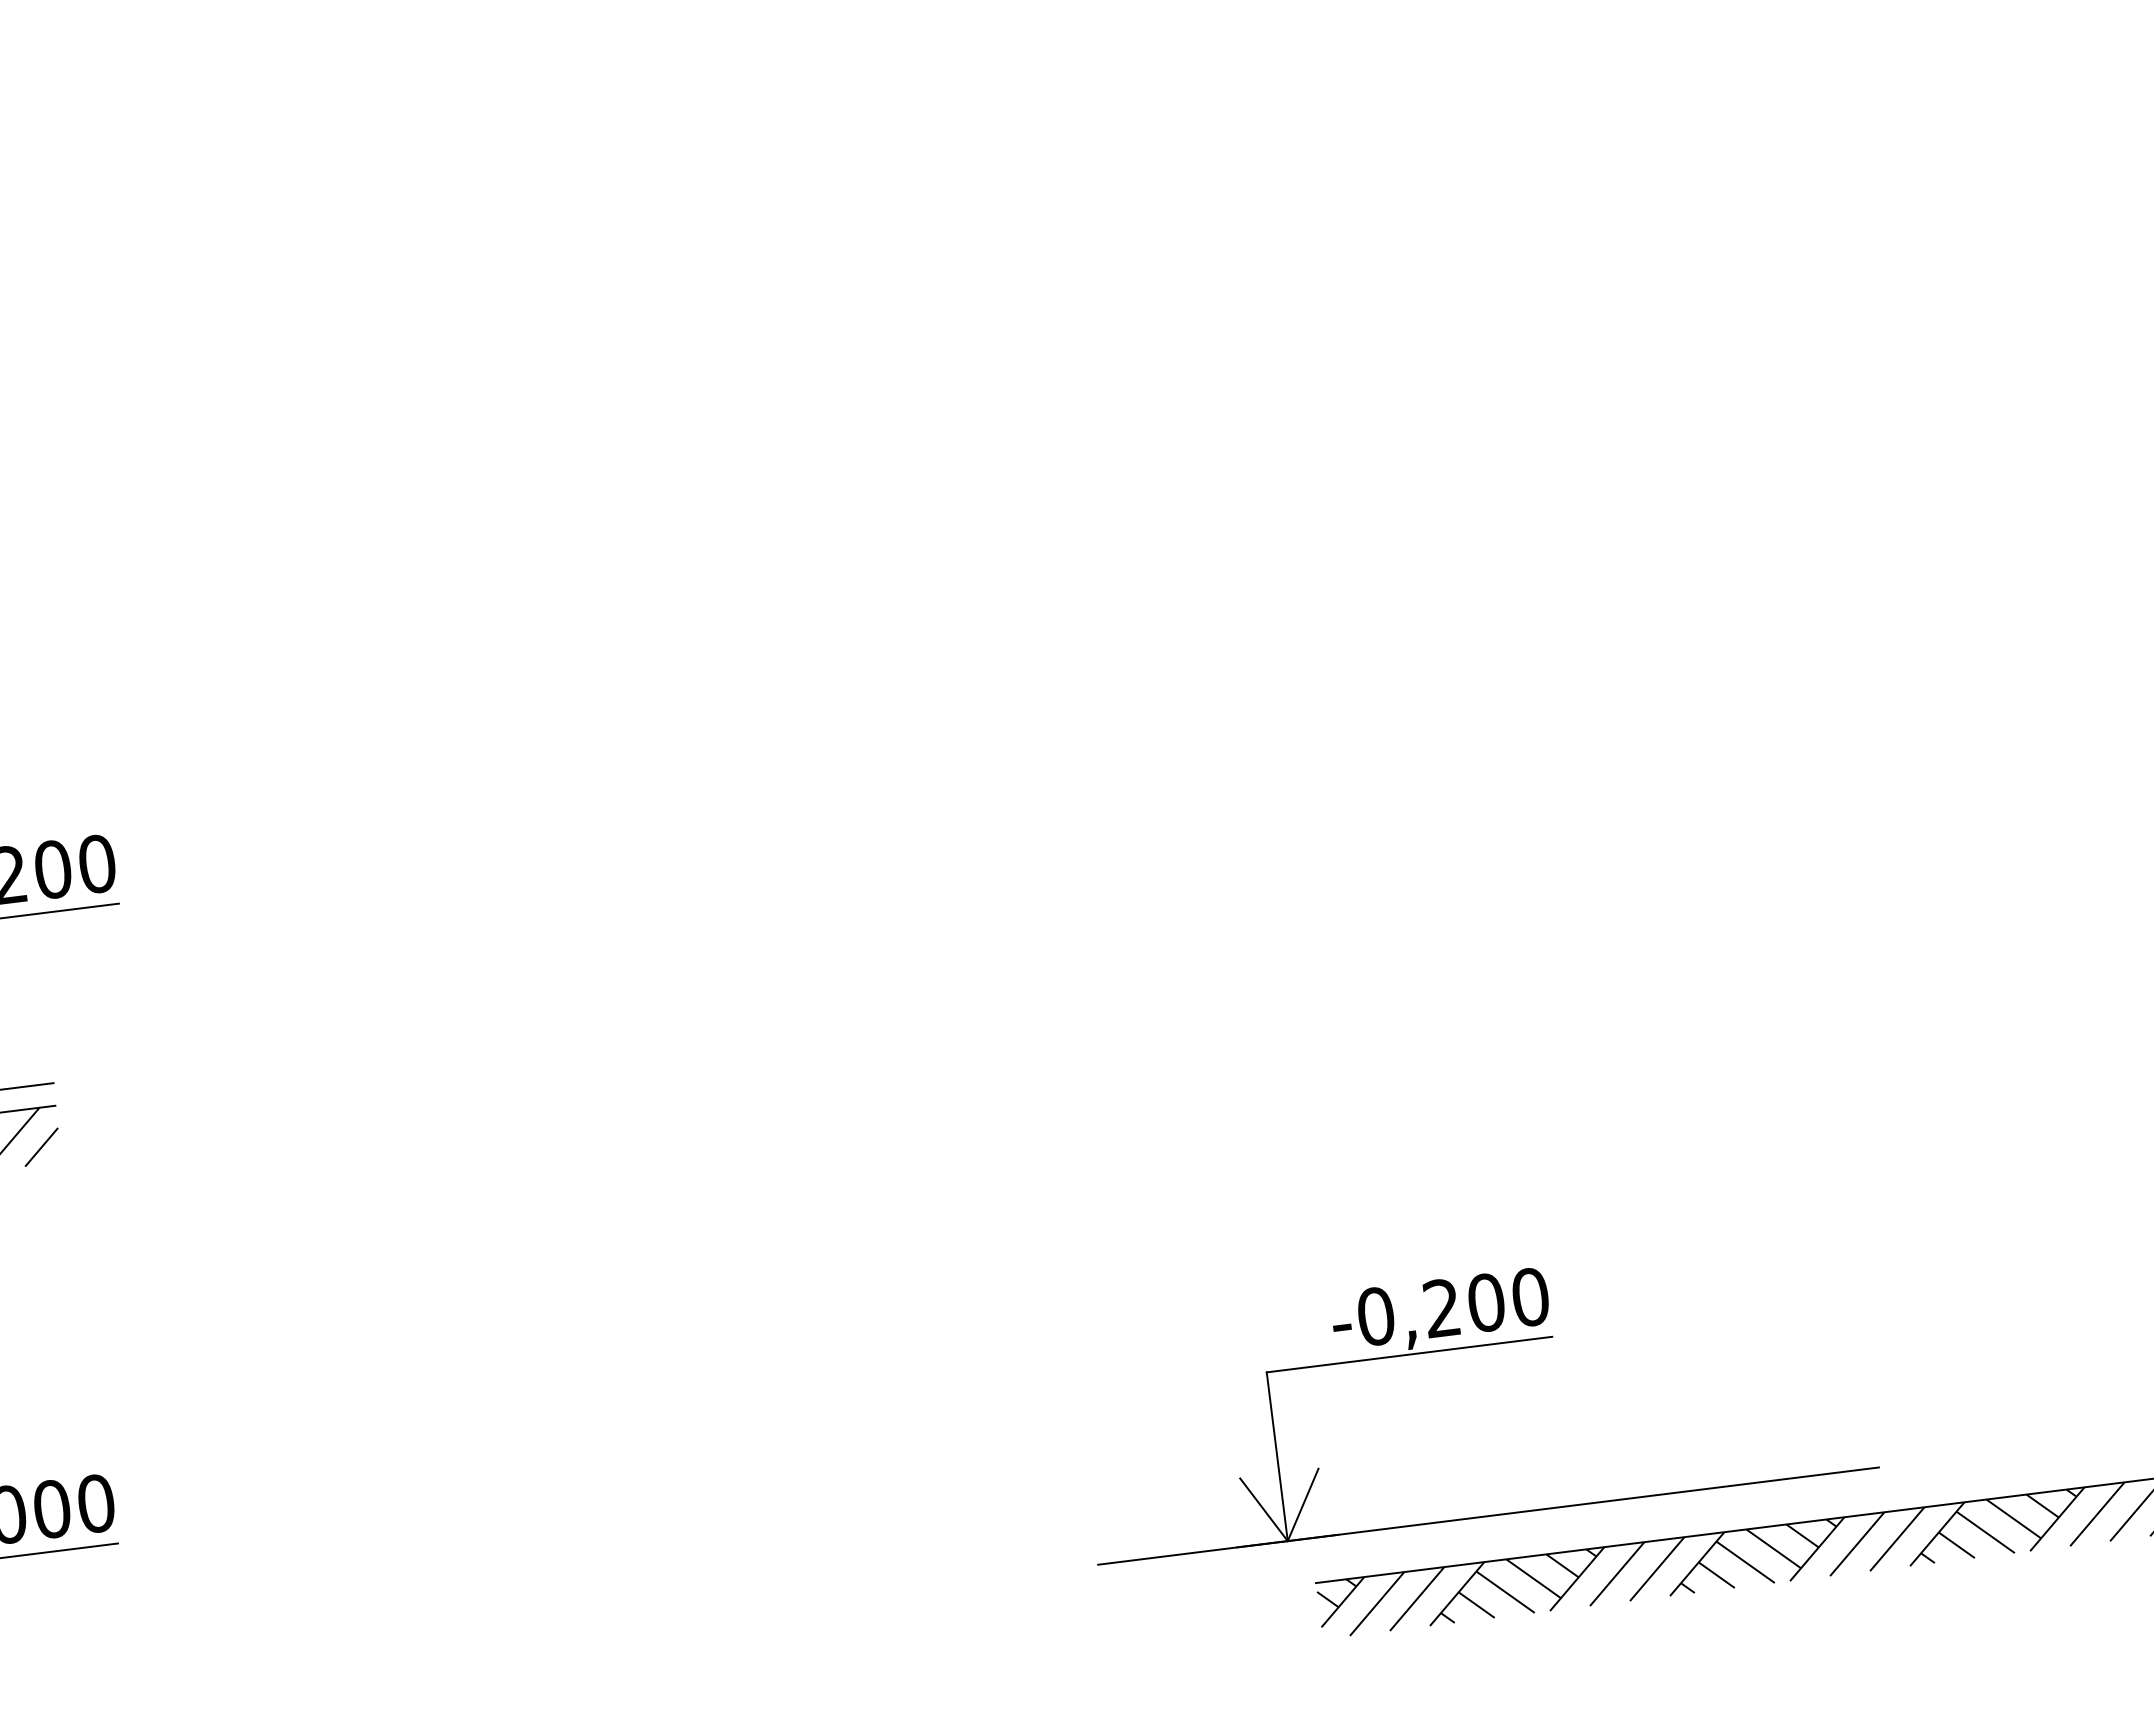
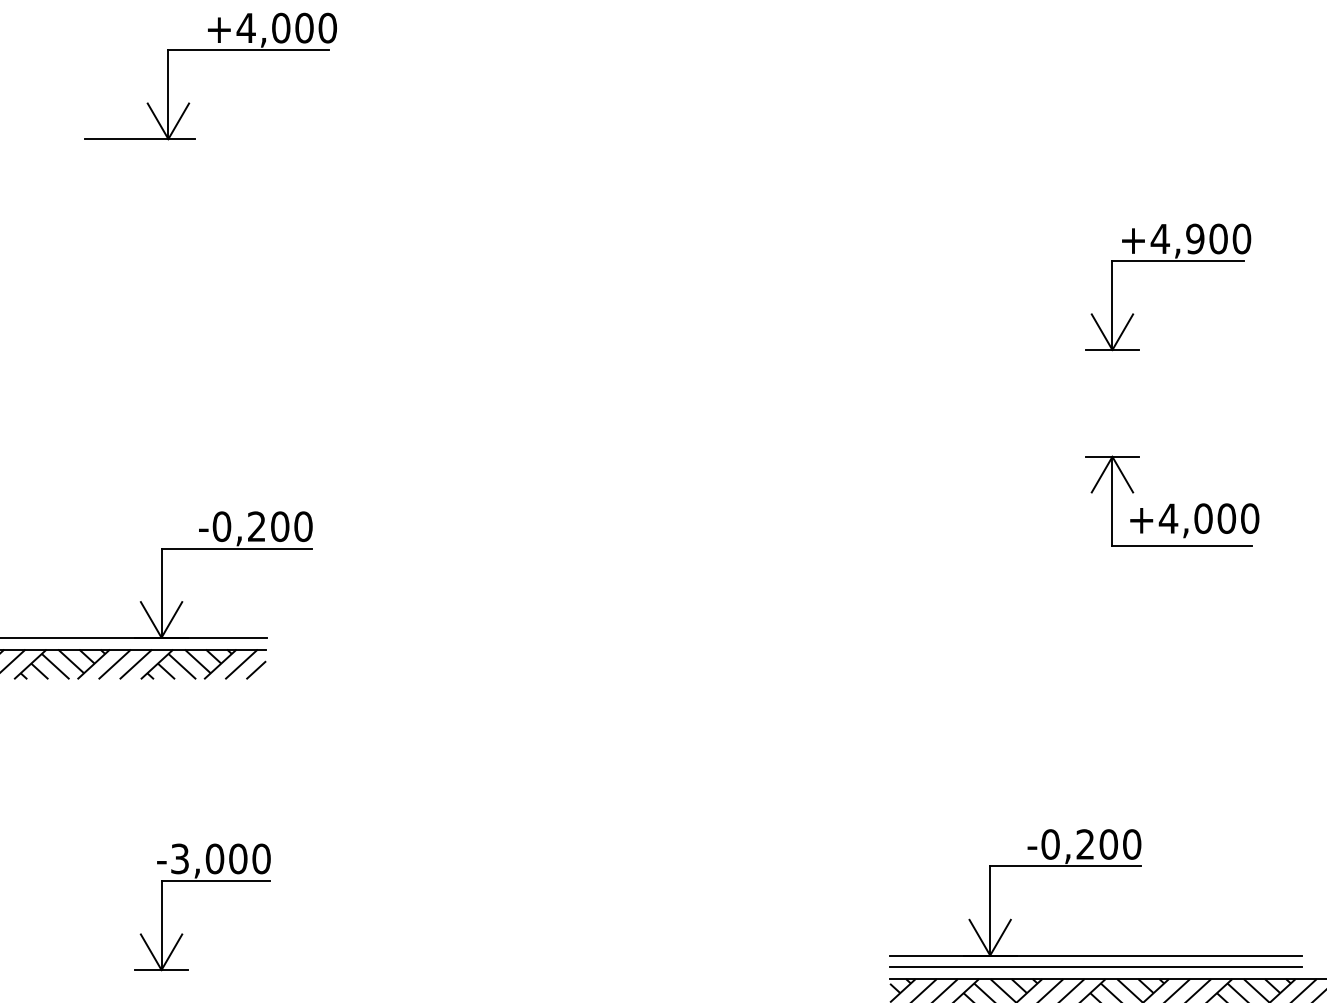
part: (1674, 157) -> (1168, 261), added
part: (1738, 609) -> (1172, 500), added
part: (1466, 1347) -> (1095, 866), moved
line: (1704, 1512) -> (1096, 967), added

